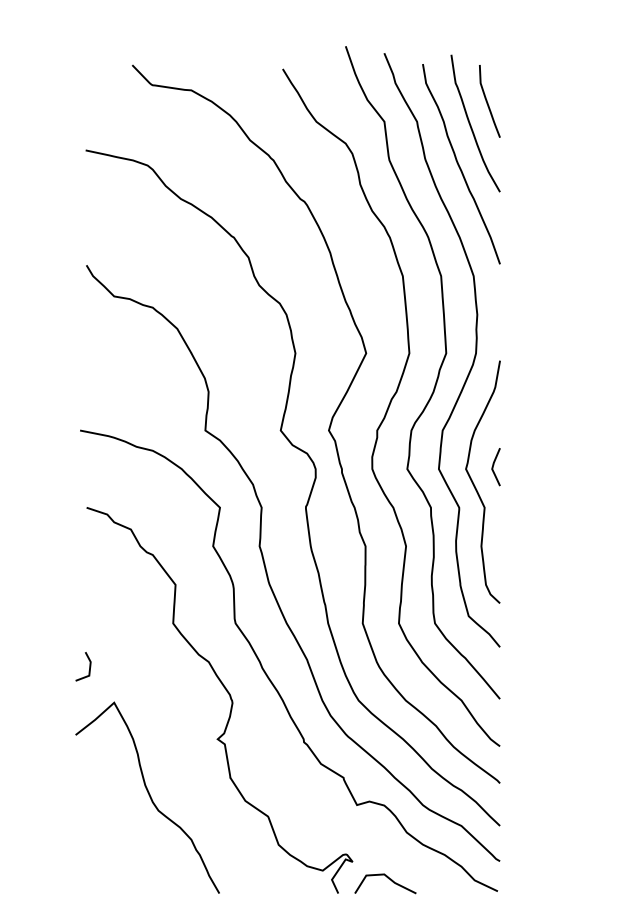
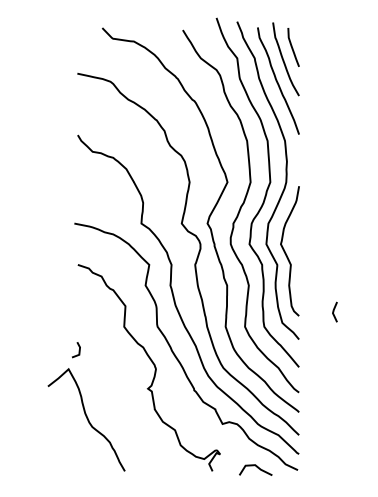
line: (495, 465) -> (334, 311), moved
curve: (147, 794) -> (86, 418), moved
line: (386, 878) -> (256, 467), moved

